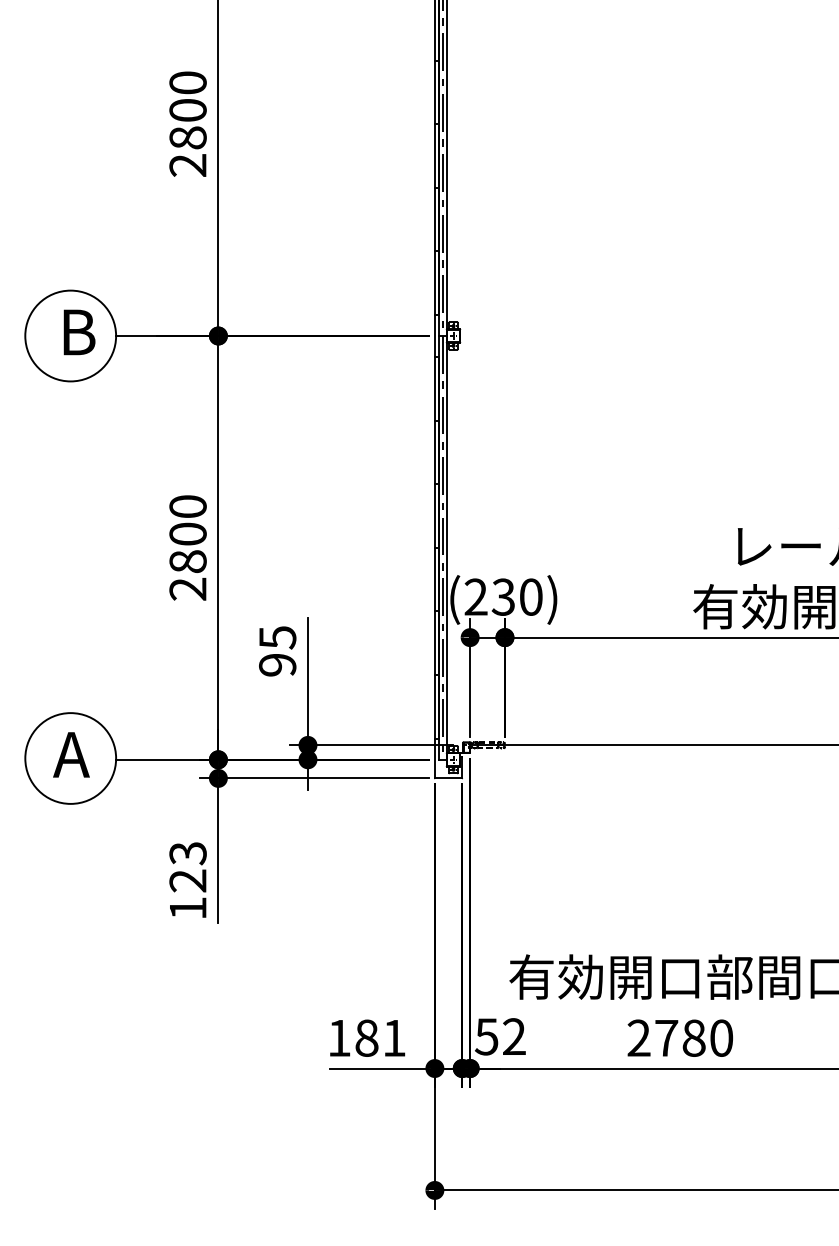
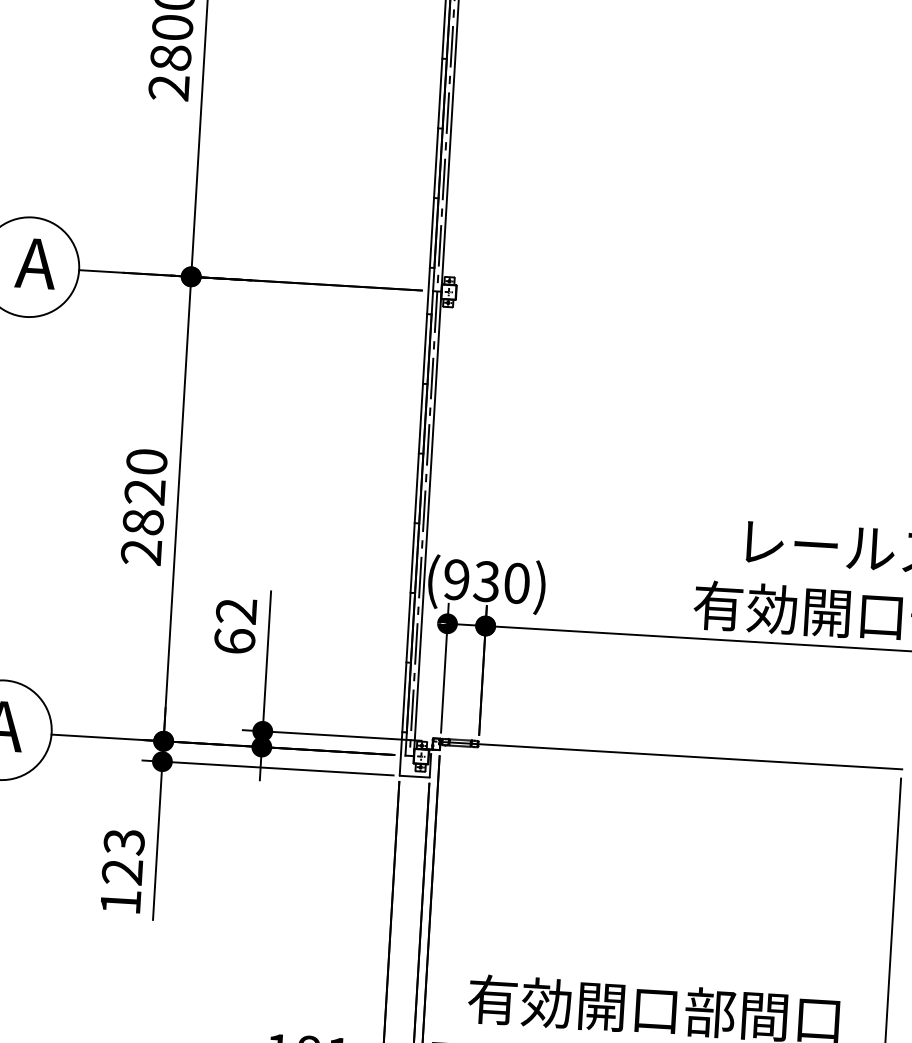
text: (76, 332) -> (35, 263), B -> A
text: (187, 533) -> (144, 491), 2800 -> 2820
text: (475, 597) -> (455, 580), (230) -> (930)
text: (277, 651) -> (235, 626), 95 -> 62

